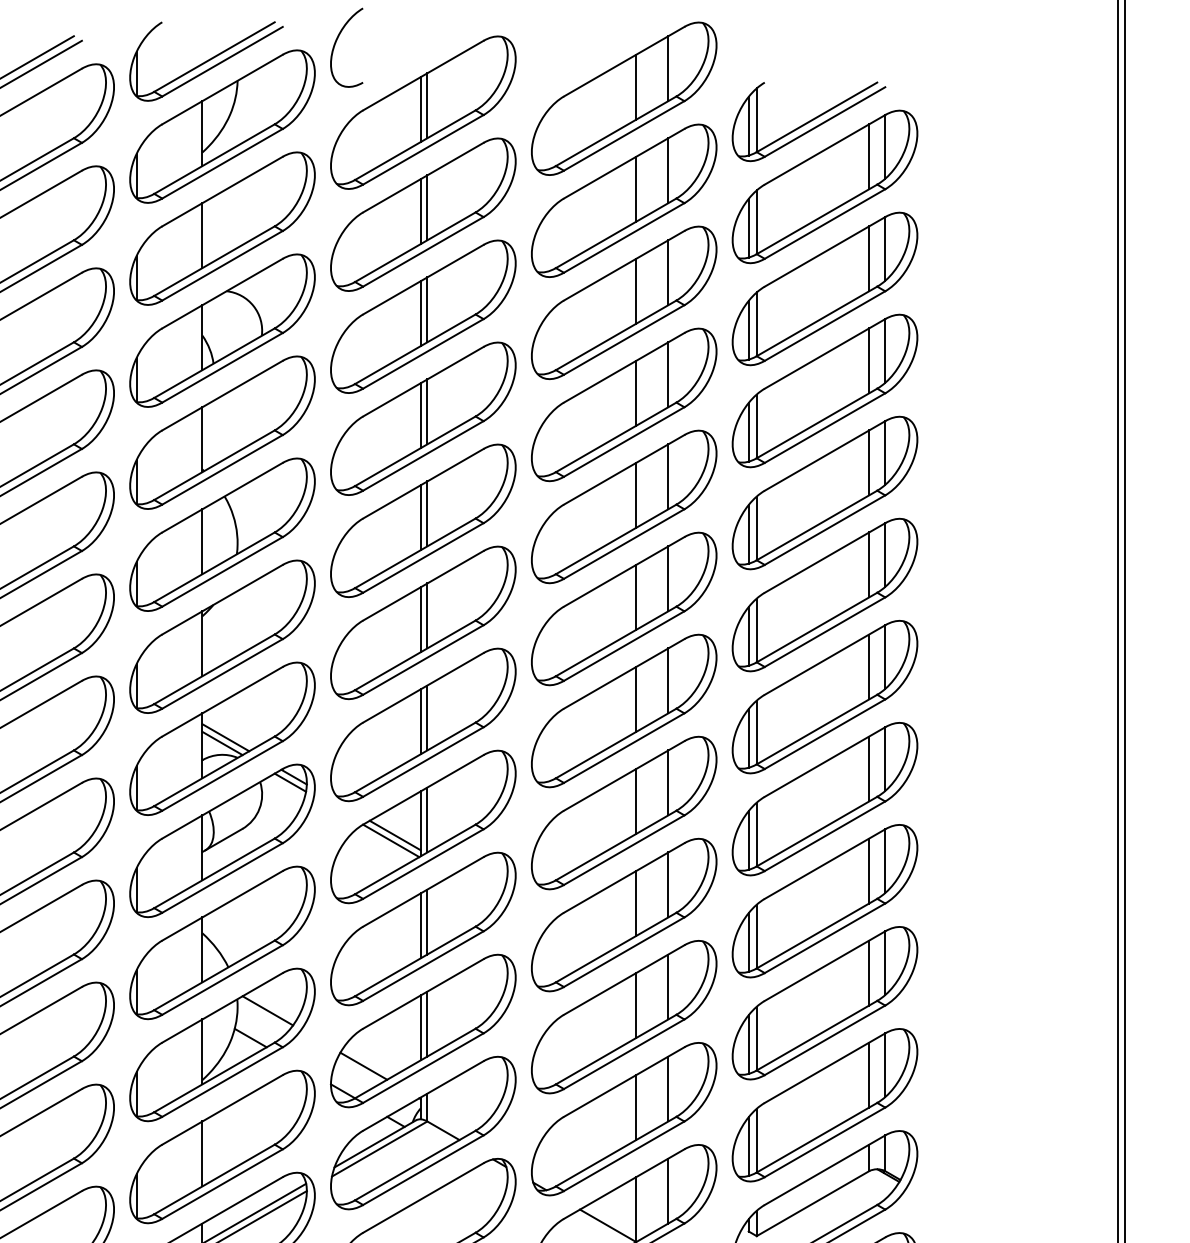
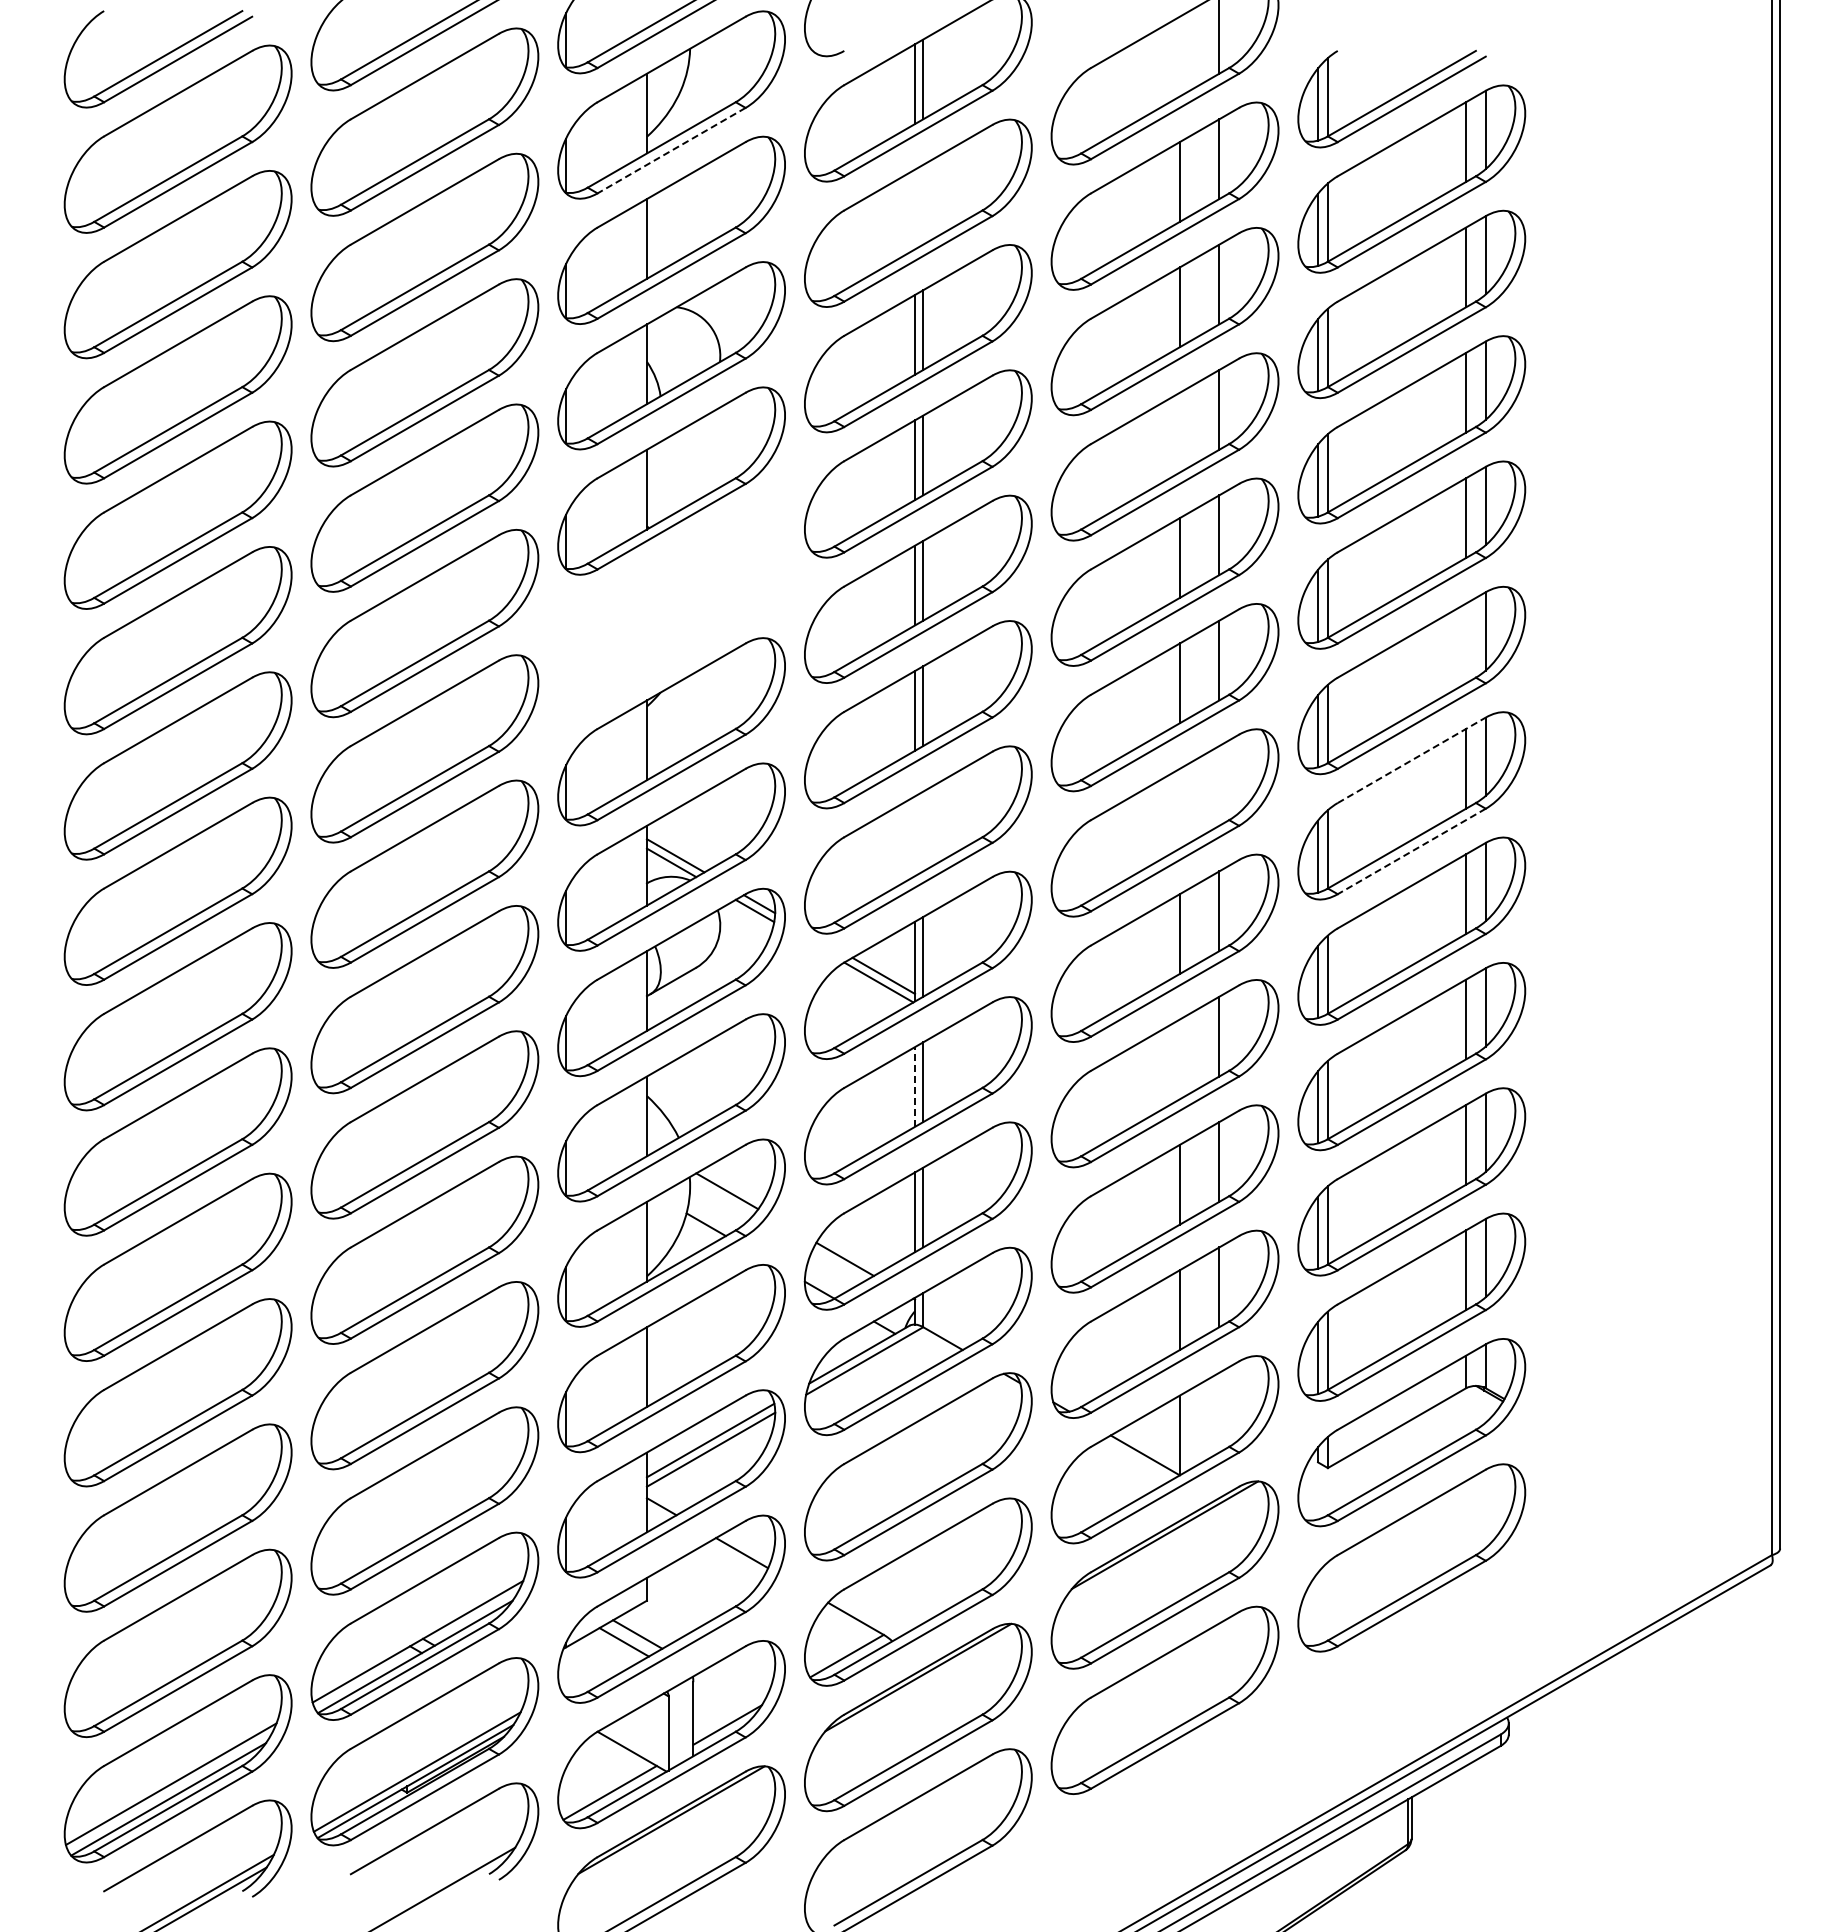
line: (635, 87) -> (1179, 56), removed
line: (222, 163) -> (671, 150), solid -> dashed
line: (427, 207) -> (923, 204), removed
line: (421, 211) -> (915, 209), removed
line: (635, 393) -> (1179, 432), removed
part: (222, 534) -> (671, 606), removed
line: (869, 564) -> (1466, 643), removed
line: (825, 660) -> (1412, 760), solid -> dashed
line: (668, 680) -> (1219, 785), removed
line: (635, 699) -> (1179, 808), removed
line: (427, 717) -> (923, 831), removed
line: (421, 722) -> (915, 836), removed
line: (824, 734) -> (1411, 851), solid -> dashed
line: (635, 903) -> (1179, 1059), removed
line: (421, 925) -> (915, 1086), solid -> dashed
line: (668, 1190) -> (1219, 1412), removed

